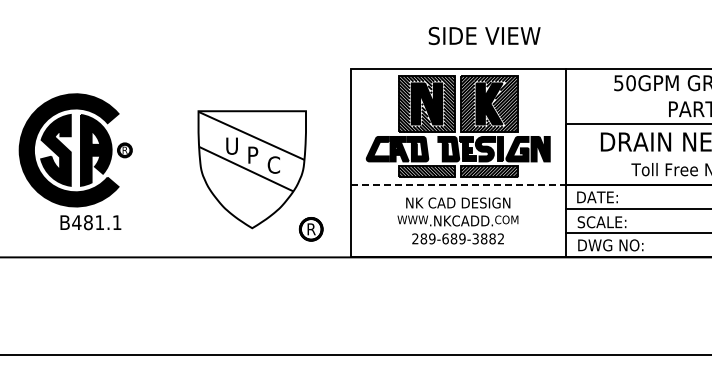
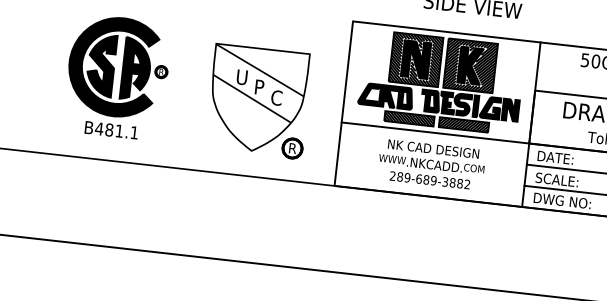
part: (75, 150) -> (118, 67), moved
line: (458, 184) -> (435, 132), dashed -> solid
part: (310, 229) -> (291, 148), moved

